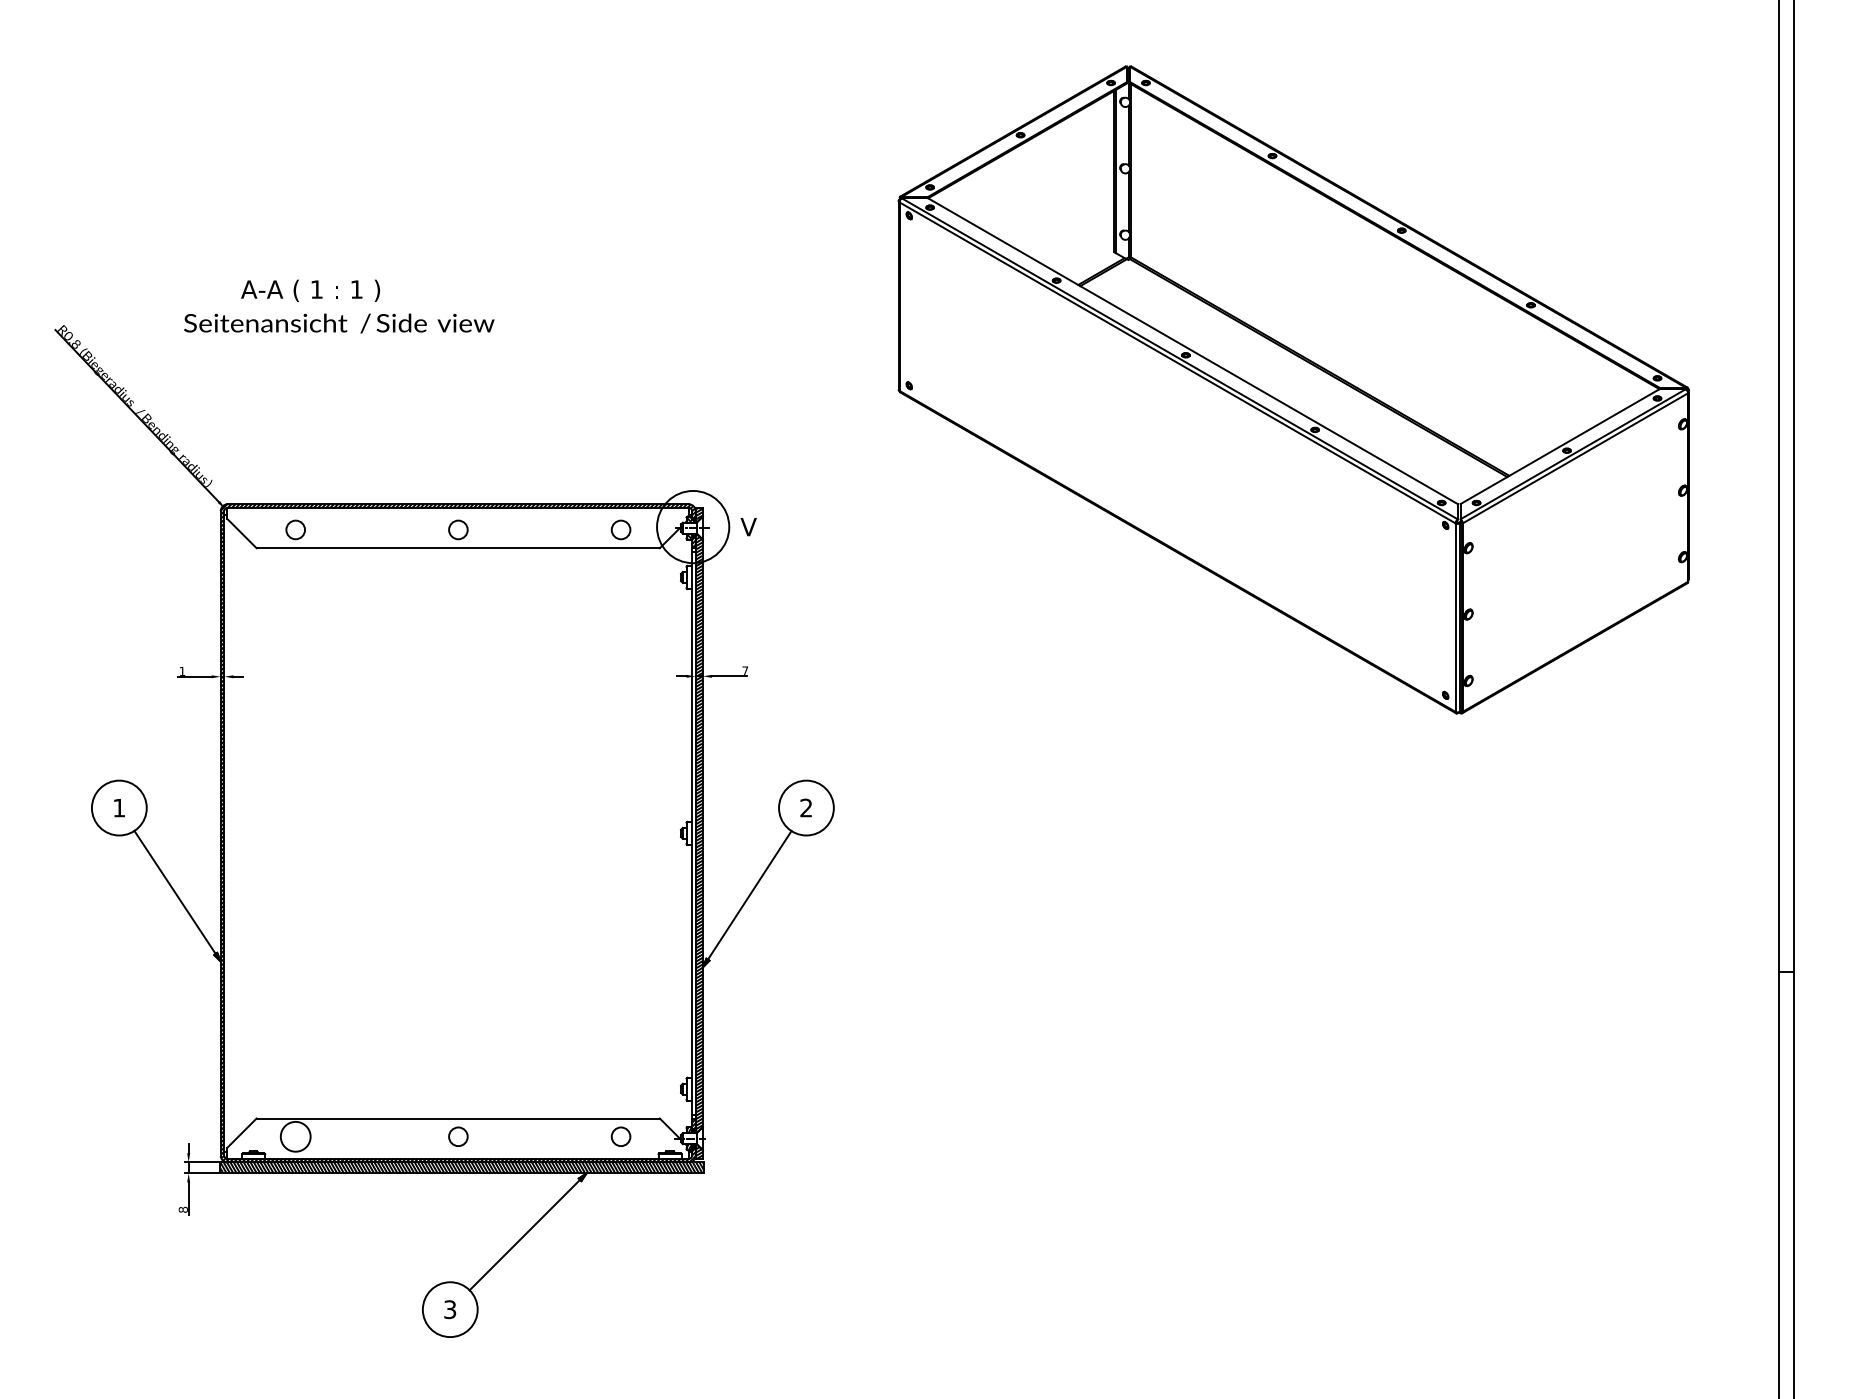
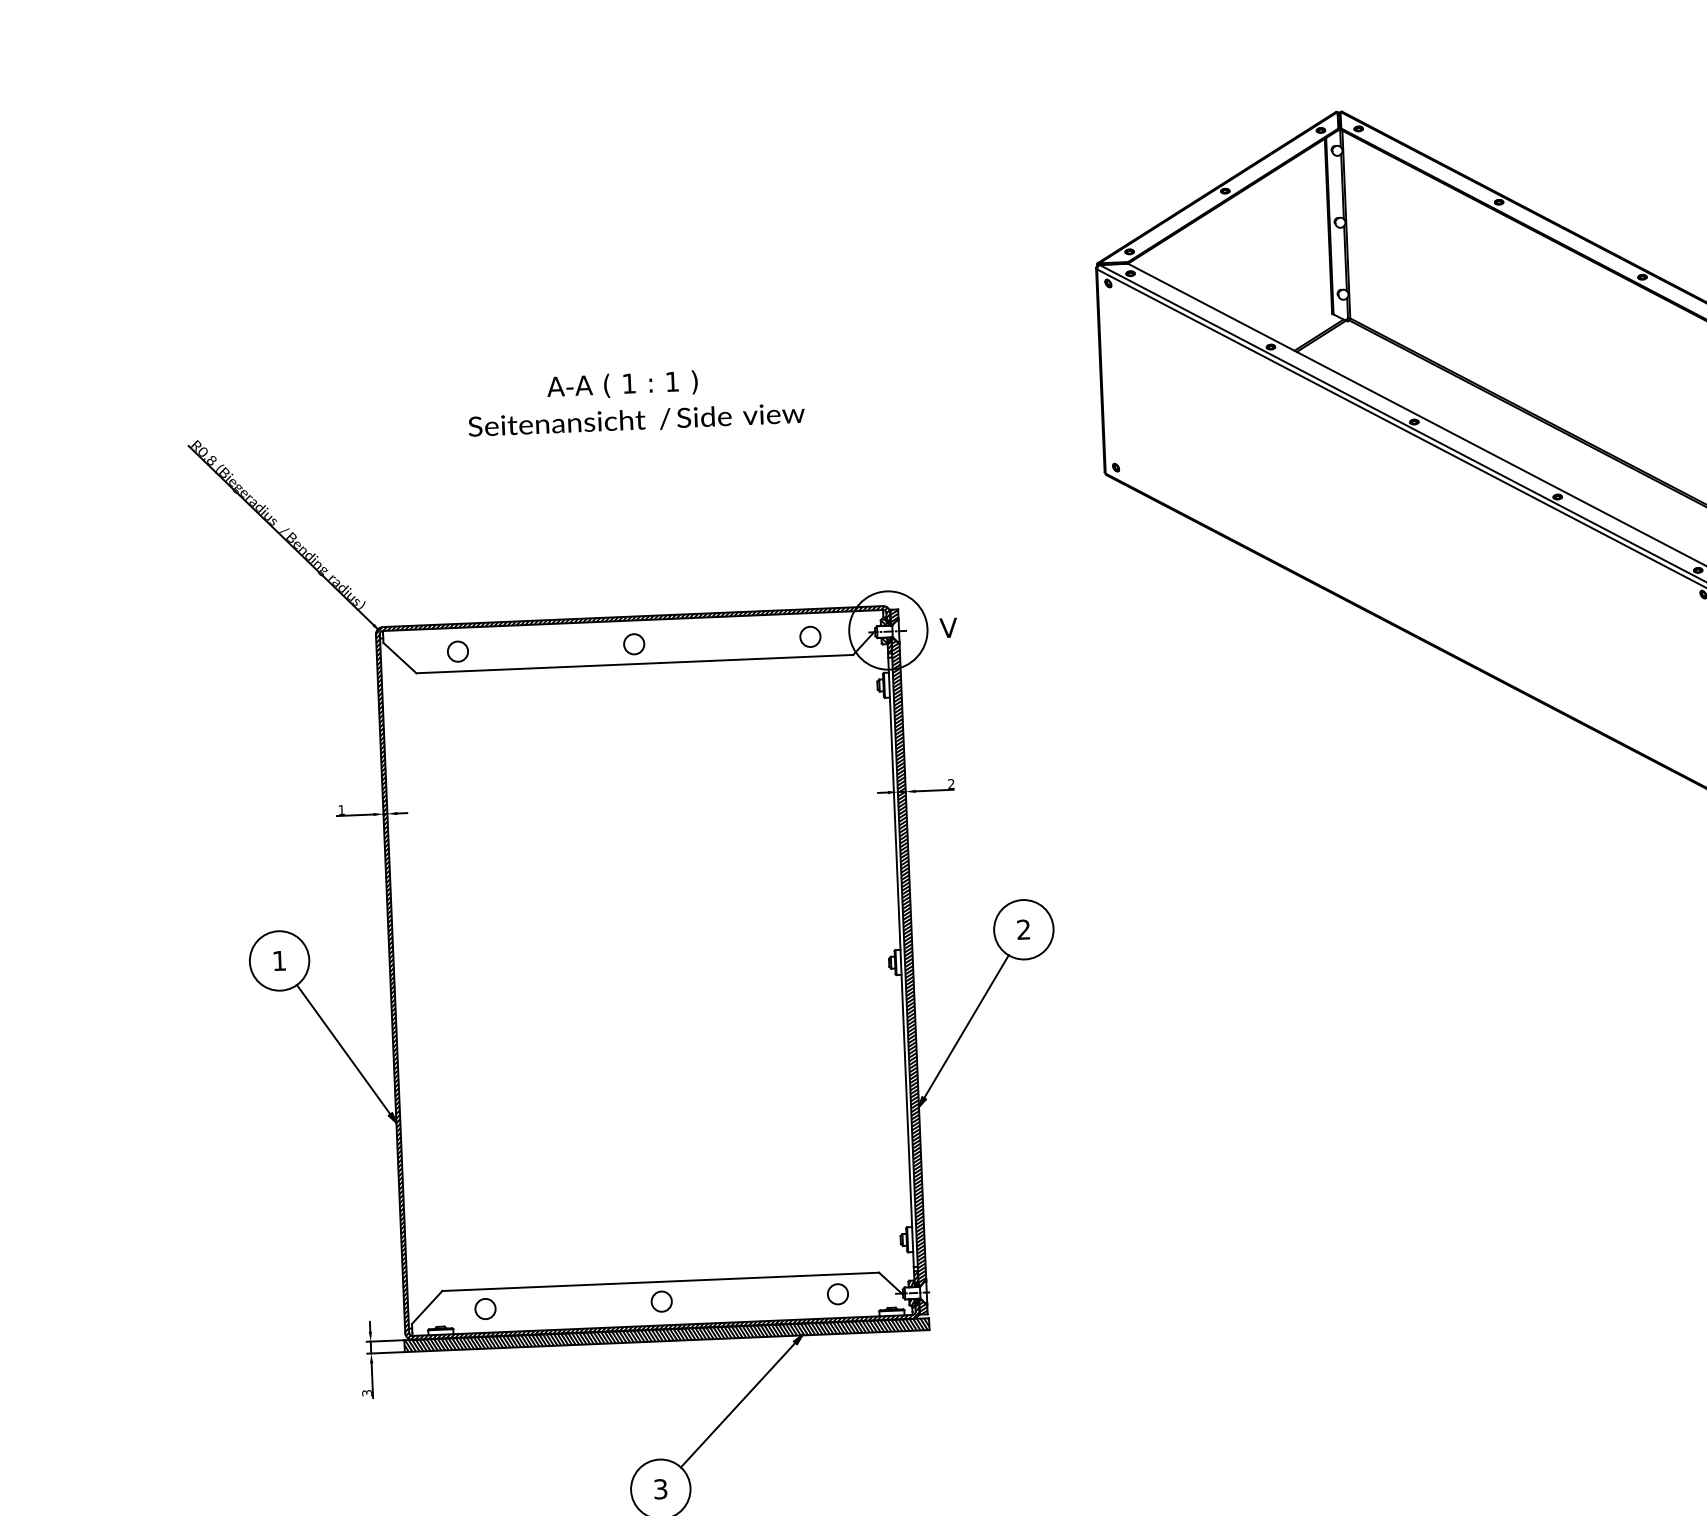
text: (310, 290) -> (622, 384), moved
text: (339, 323) -> (636, 420), moved
text: (745, 670) -> (951, 783), 7 -> 2
circle: (295, 1136) -> (485, 1308), size x0.62
text: (182, 1209) -> (366, 1392), 8 -> 3

